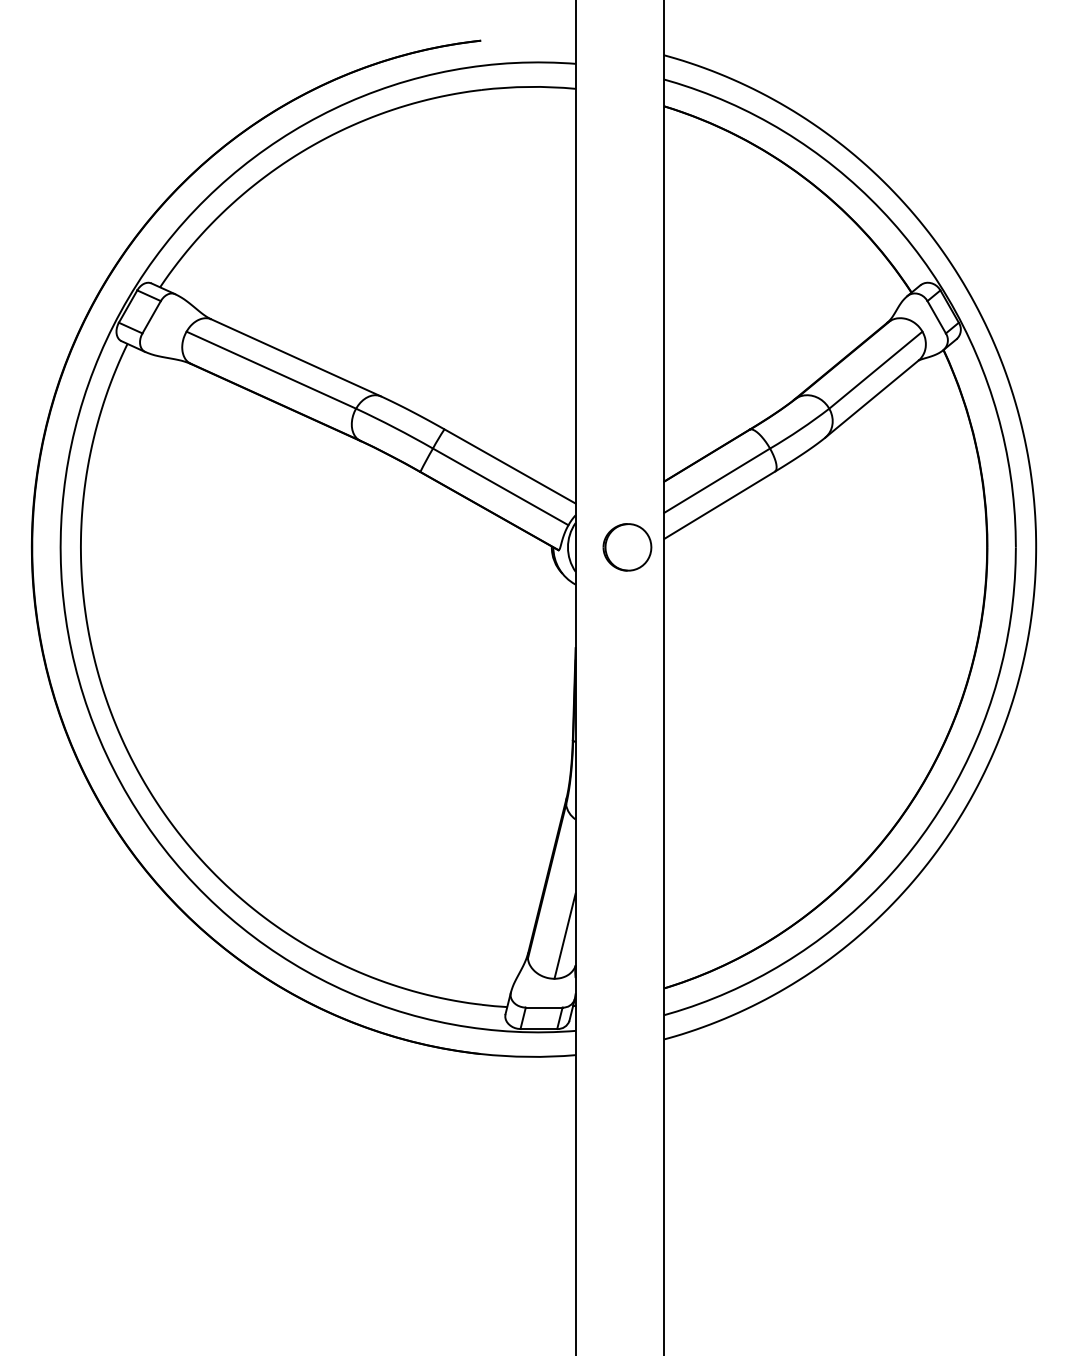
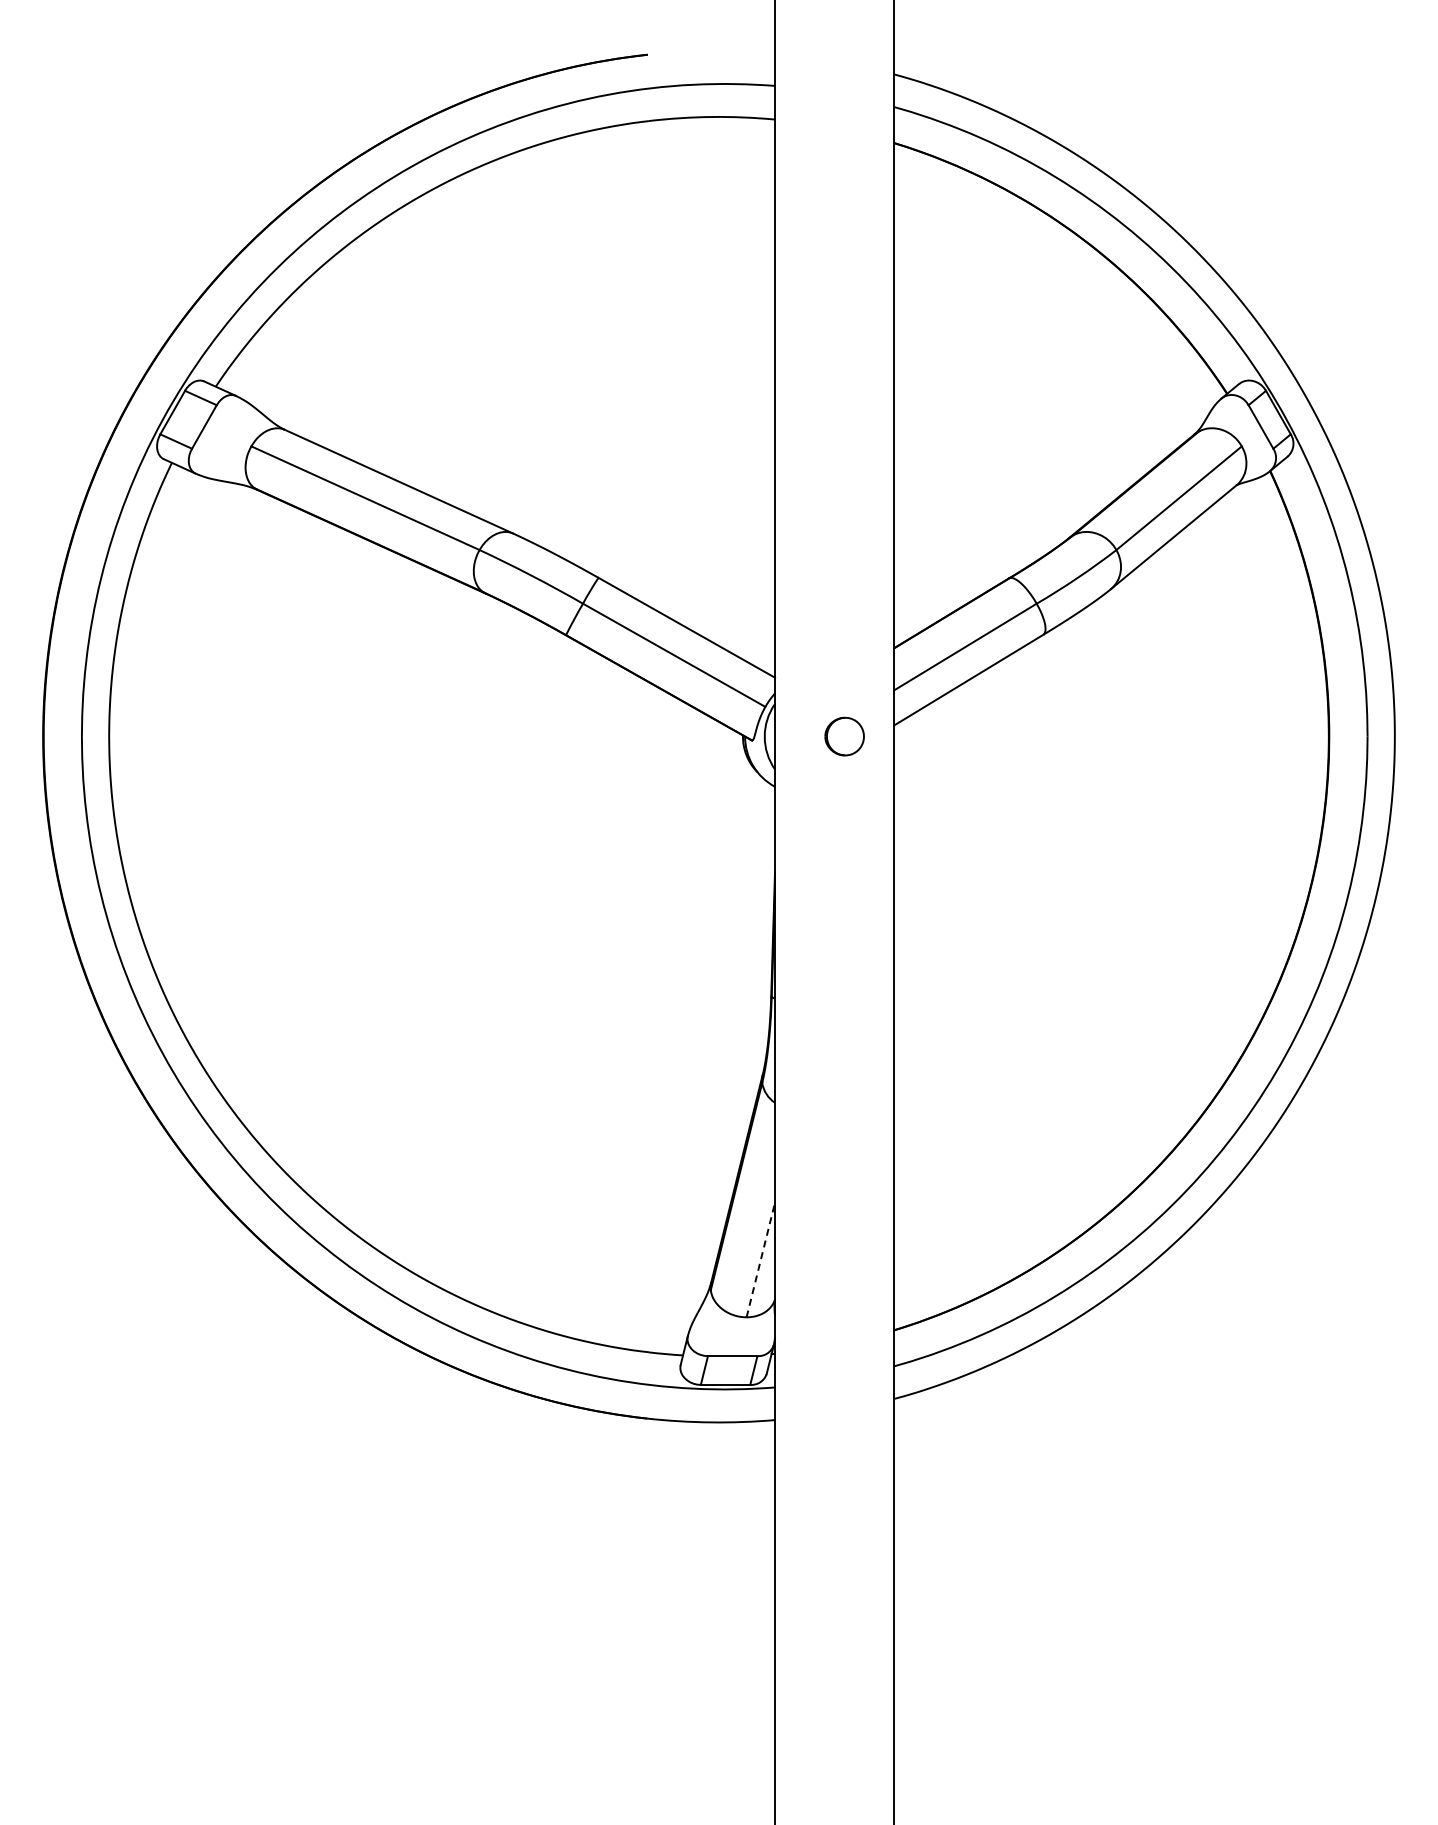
part: (627, 547) -> (844, 736), size x0.6
line: (564, 935) -> (760, 1259), solid -> dashed

